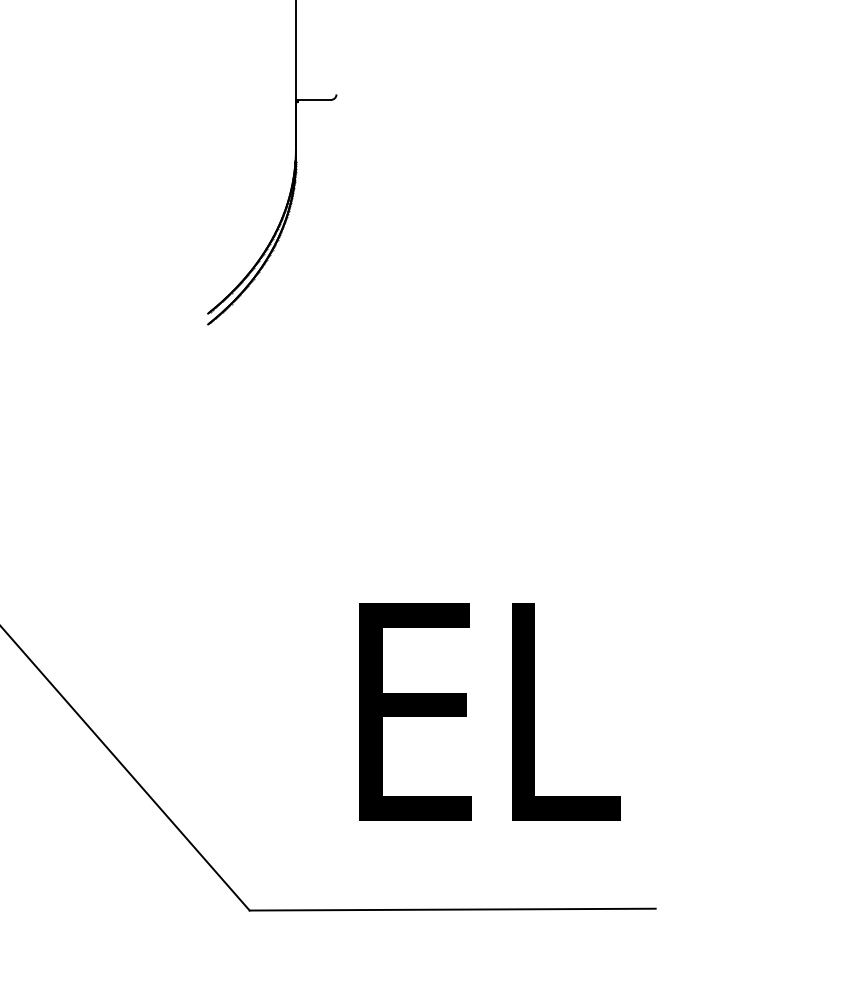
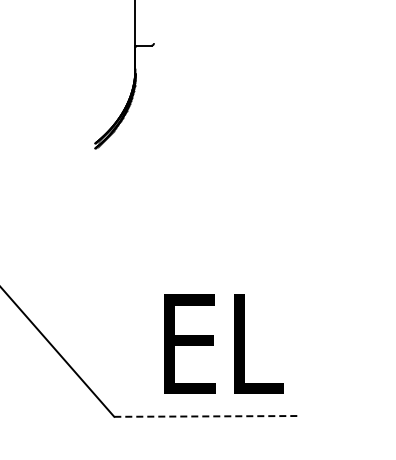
text: (488, 711) -> (223, 343), moved
line: (453, 909) -> (207, 416), solid -> dashed

